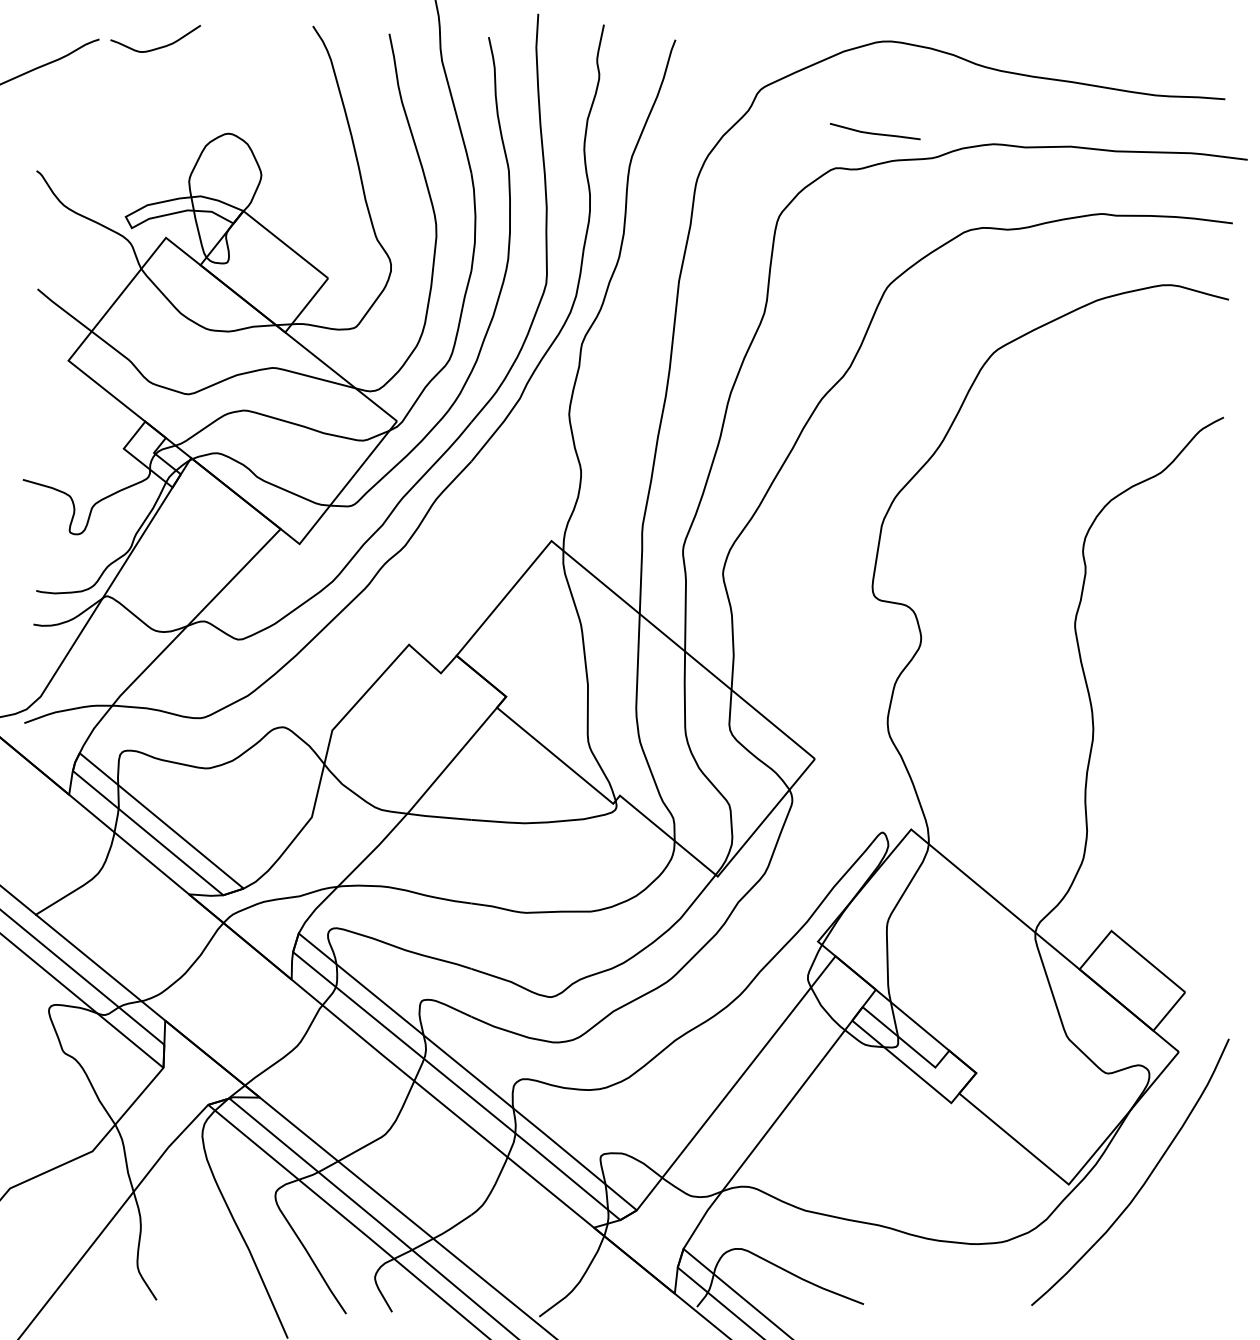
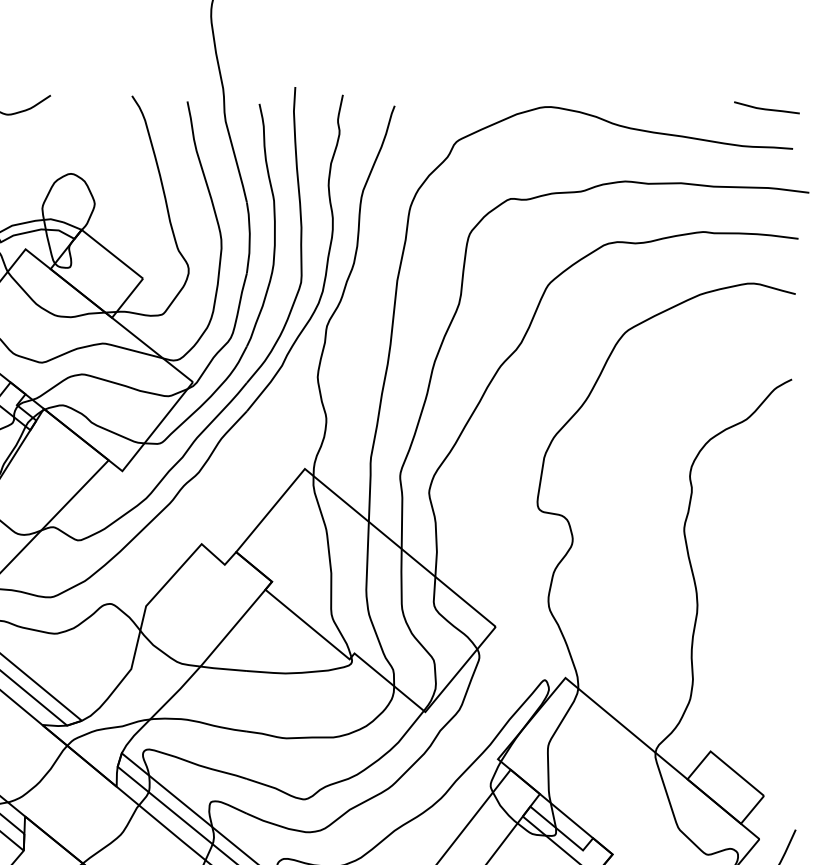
line: (873, 132) -> (765, 108), moved

